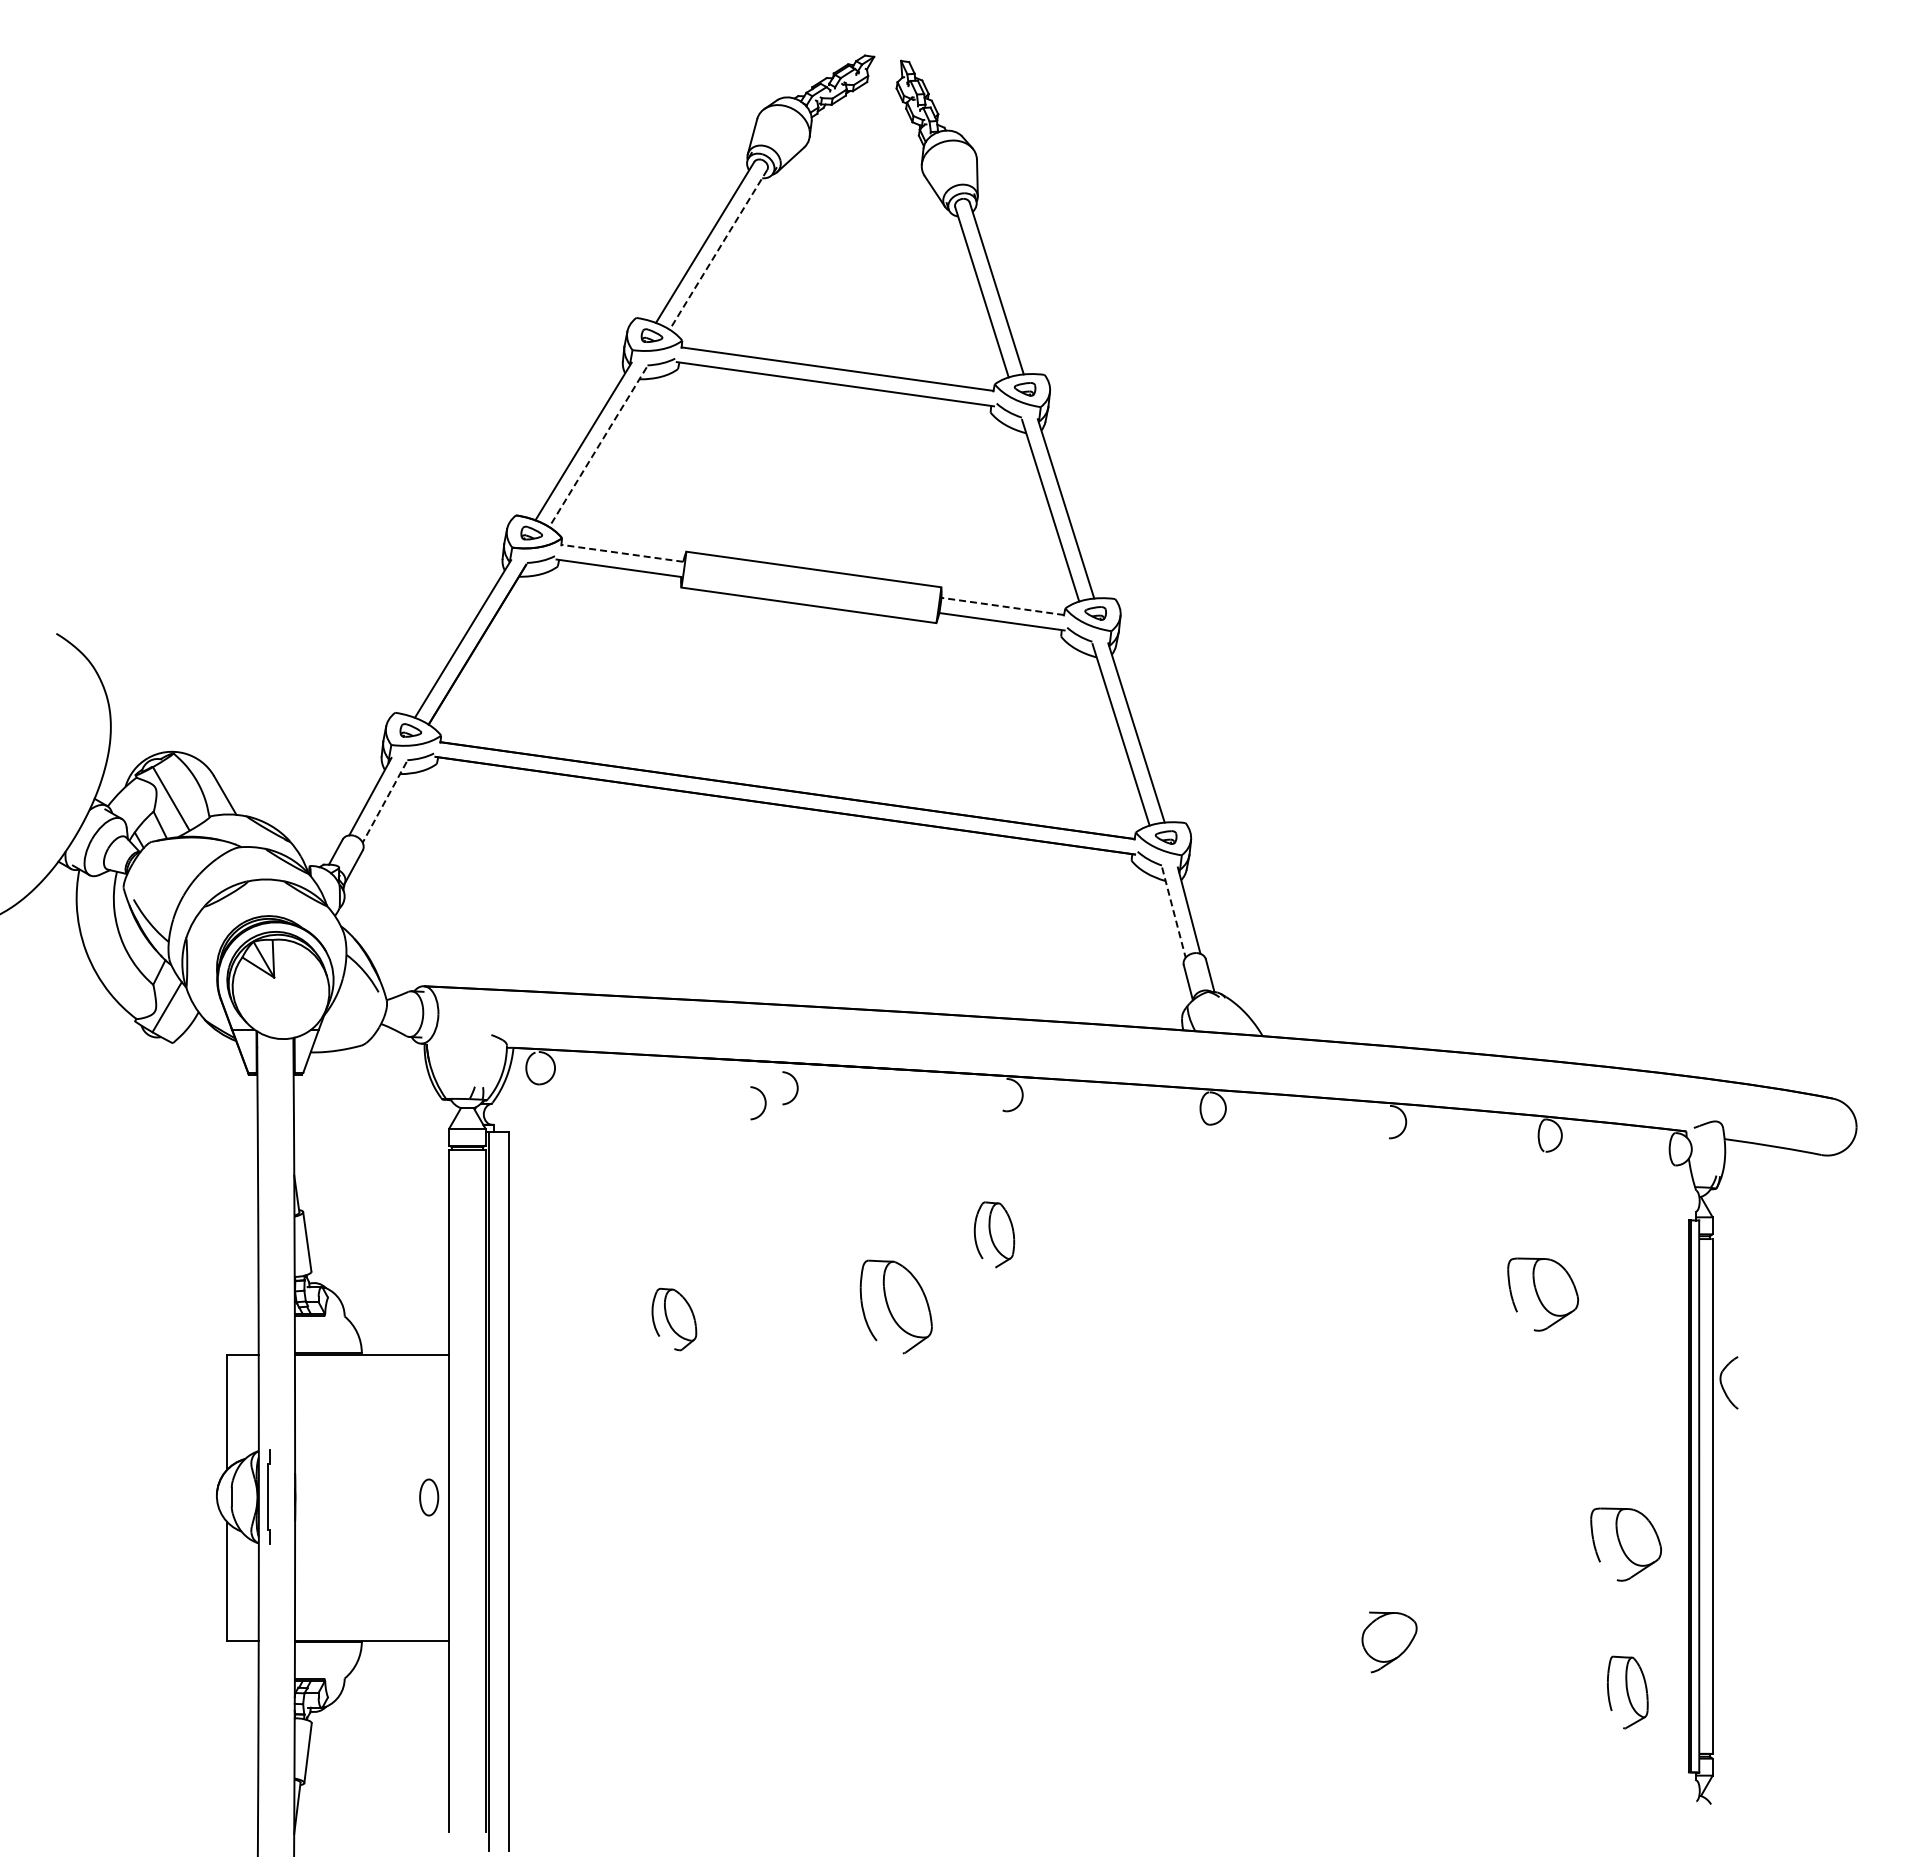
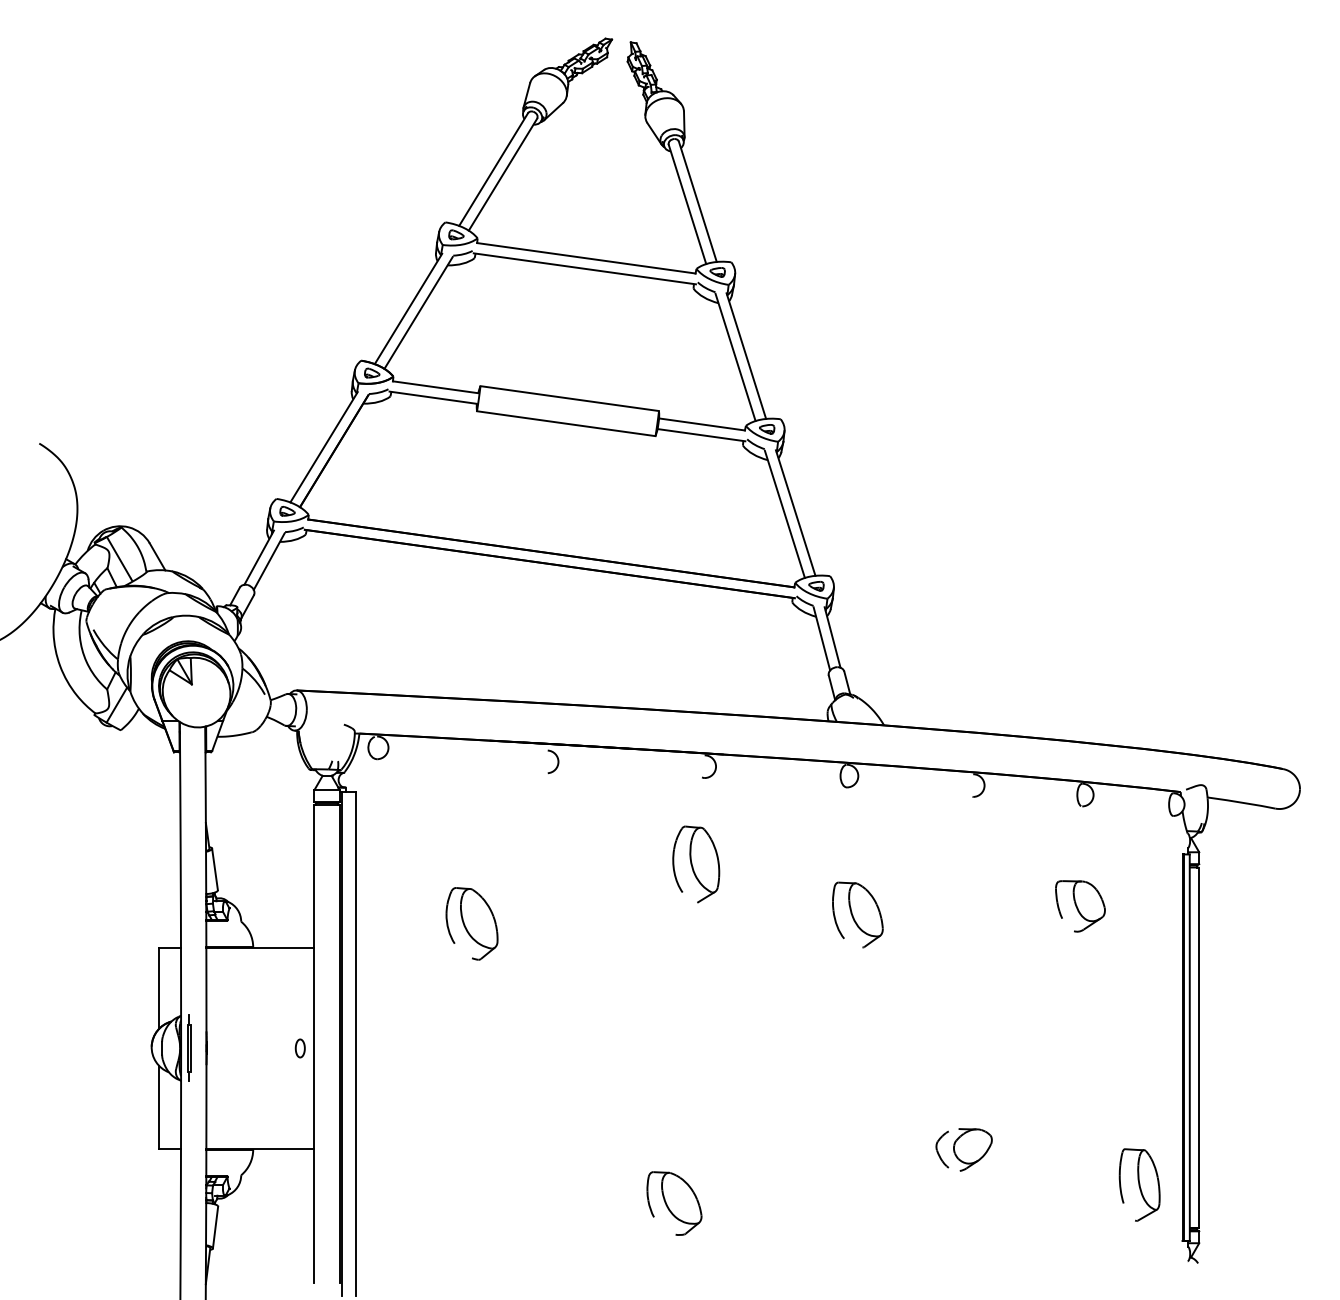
line: (718, 249) -> (502, 174), dashed -> solid
line: (598, 447) -> (418, 313), dashed -> solid
line: (622, 553) -> (435, 387), dashed -> solid
line: (1002, 606) -> (701, 424), dashed -> solid
line: (384, 802) -> (269, 561), dashed -> solid
line: (1173, 912) -> (821, 638), dashed -> solid
arc: (764, 1103) -> (535, 772), removed
part: (994, 1234) -> (696, 864), size x1.67
part: (895, 1306) -> (857, 914), moved
part: (674, 1319) -> (472, 923), size x1.67
part: (1722, 1383) -> (937, 1150), moved
line: (273, 1496) -> (191, 1047), added
part: (428, 1497) -> (299, 1048), size x0.71
part: (1625, 1544) -> (1138, 1081), removed
part: (1627, 1692) -> (1139, 1185), size x1.43
part: (962, 1718) -> (673, 1203), added

